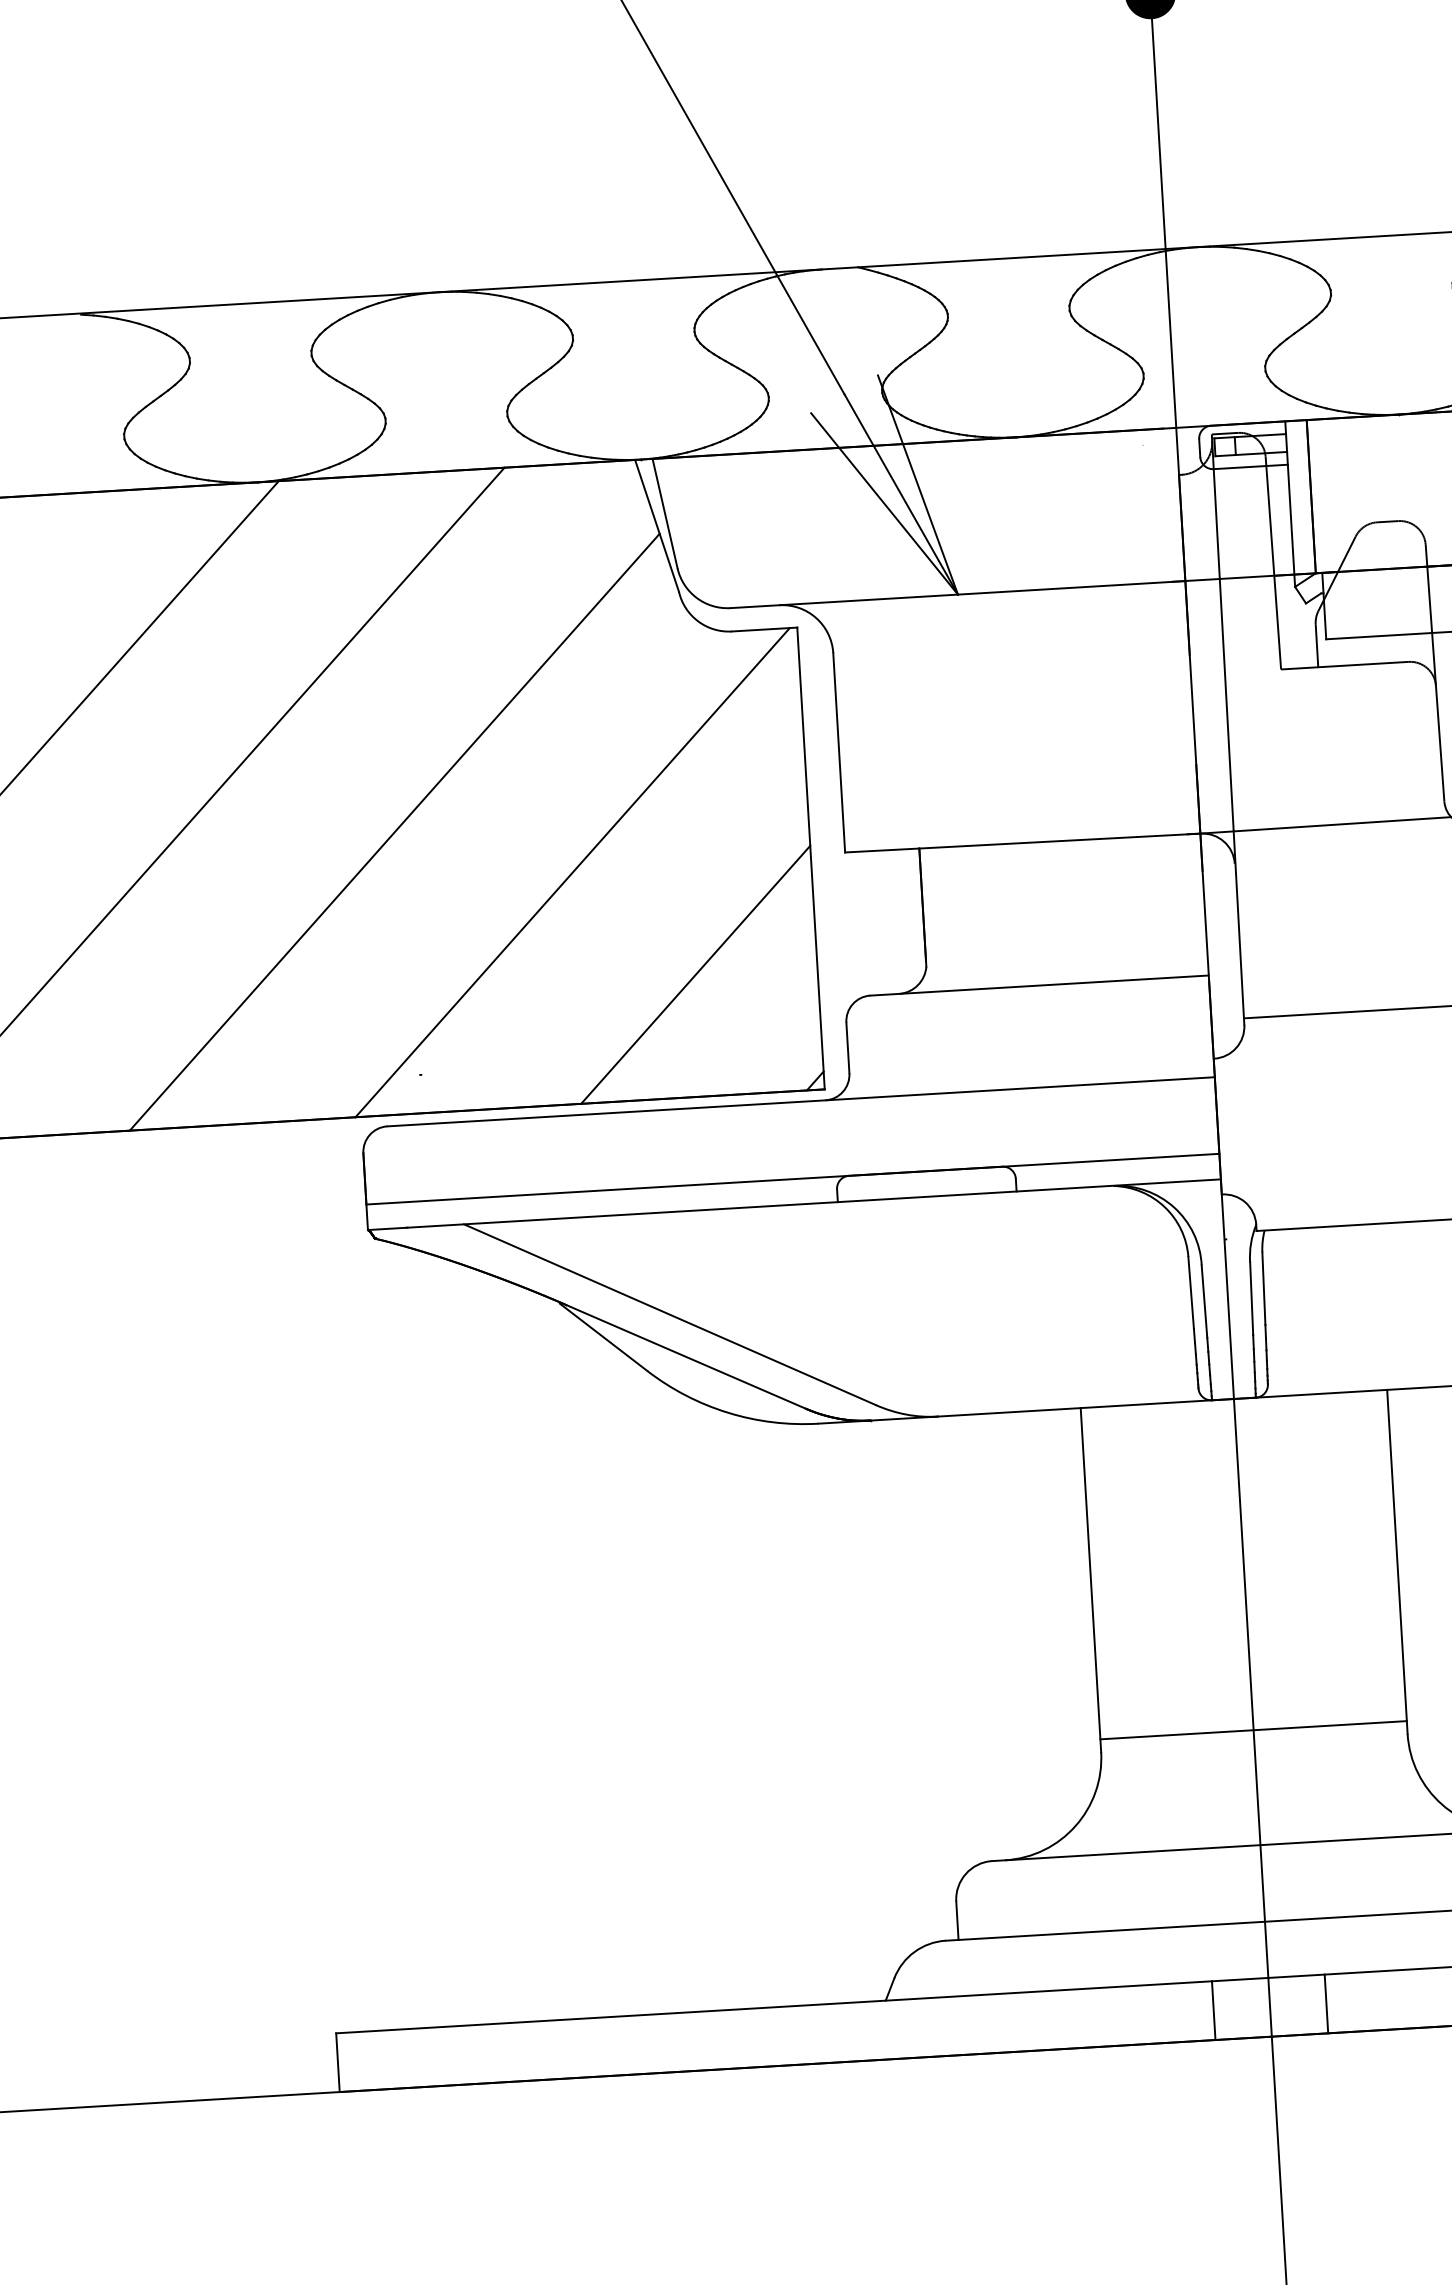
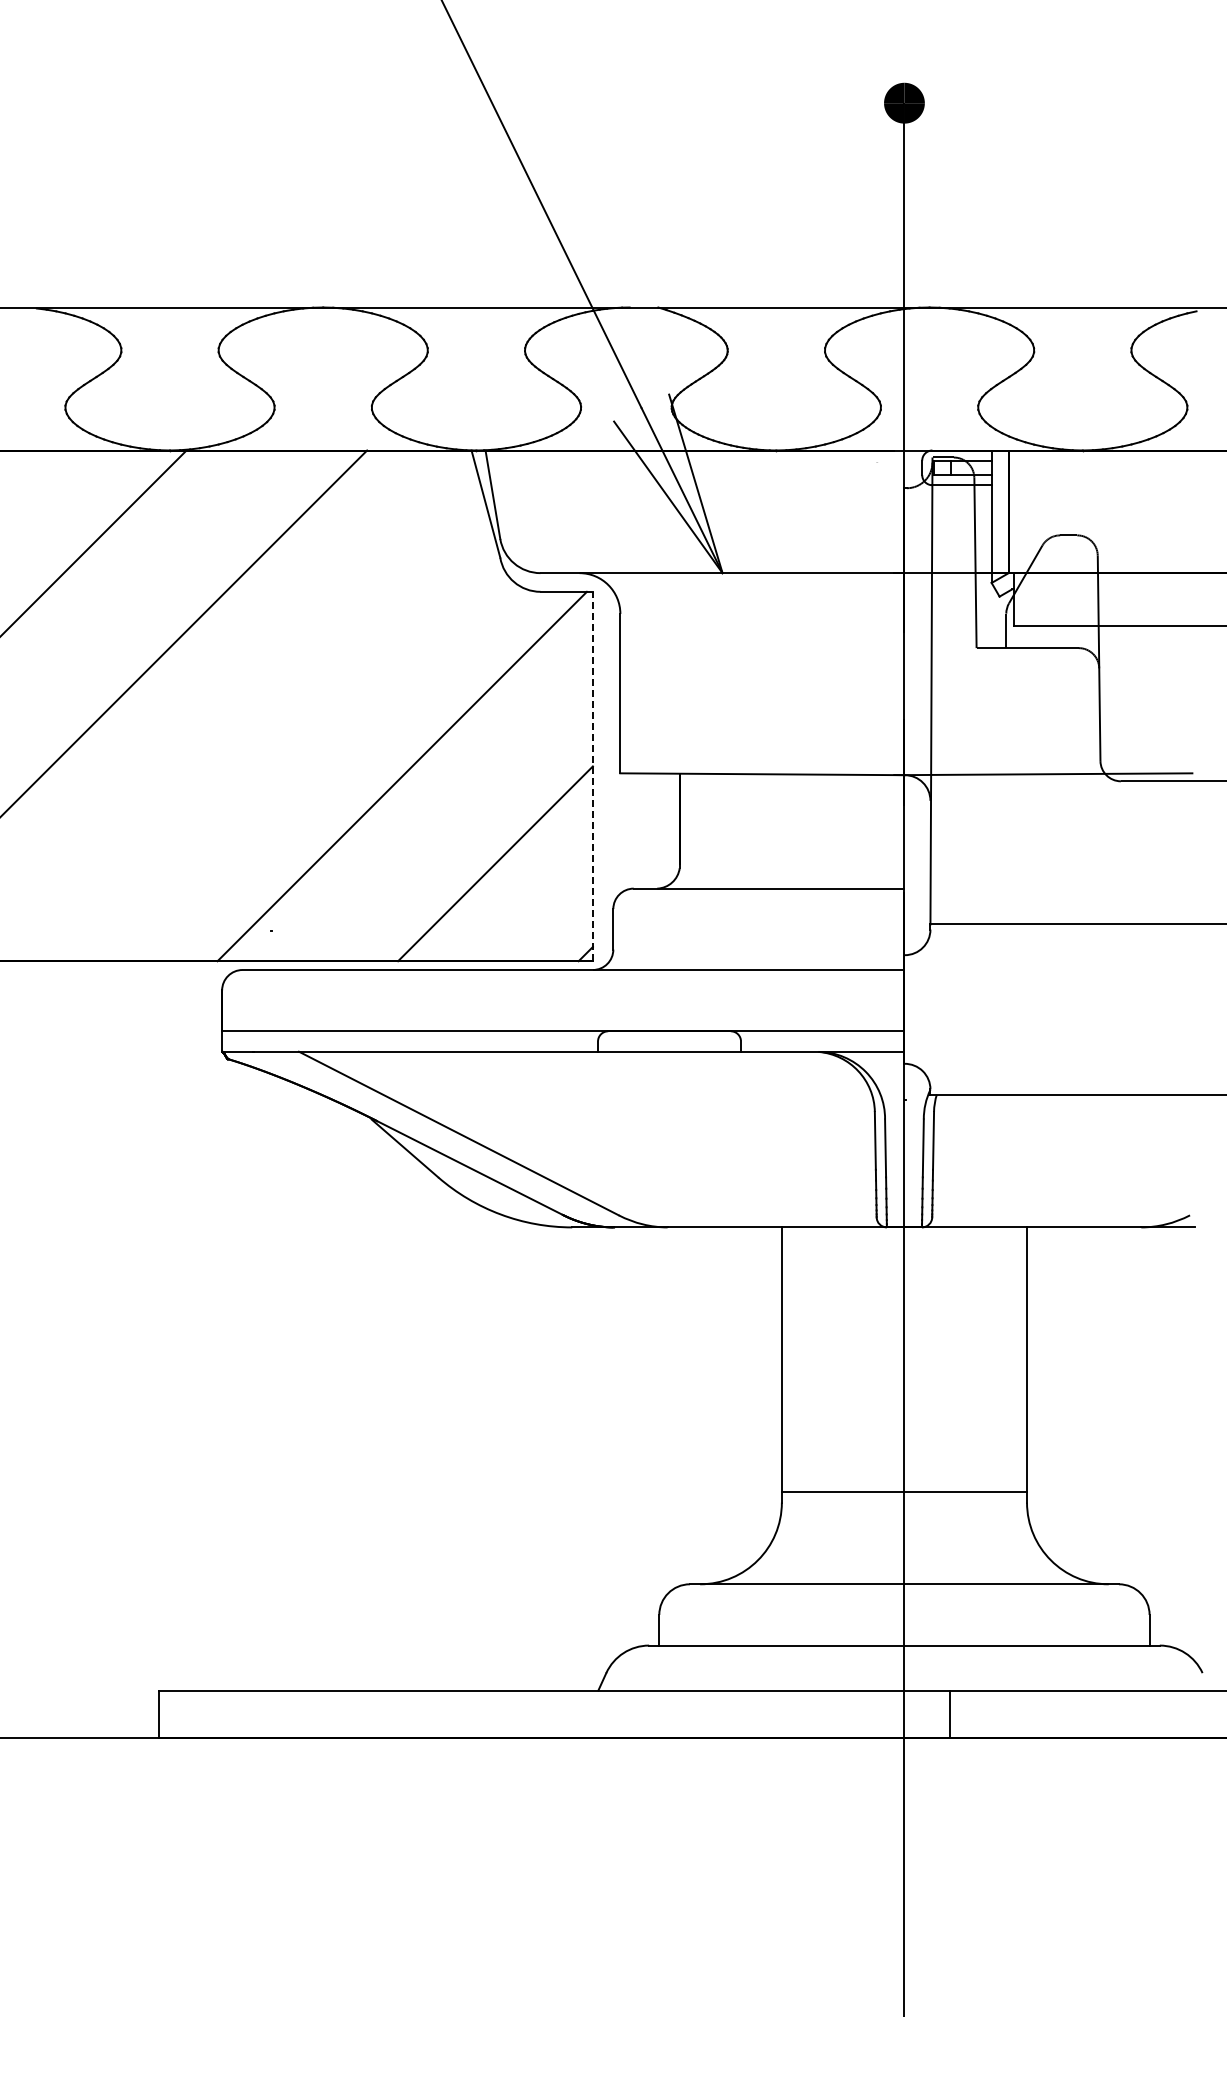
line: (393, 831) -> (261, 735), removed
line: (810, 858) -> (592, 776), solid -> dashed
line: (1213, 2010) -> (859, 1713), removed

